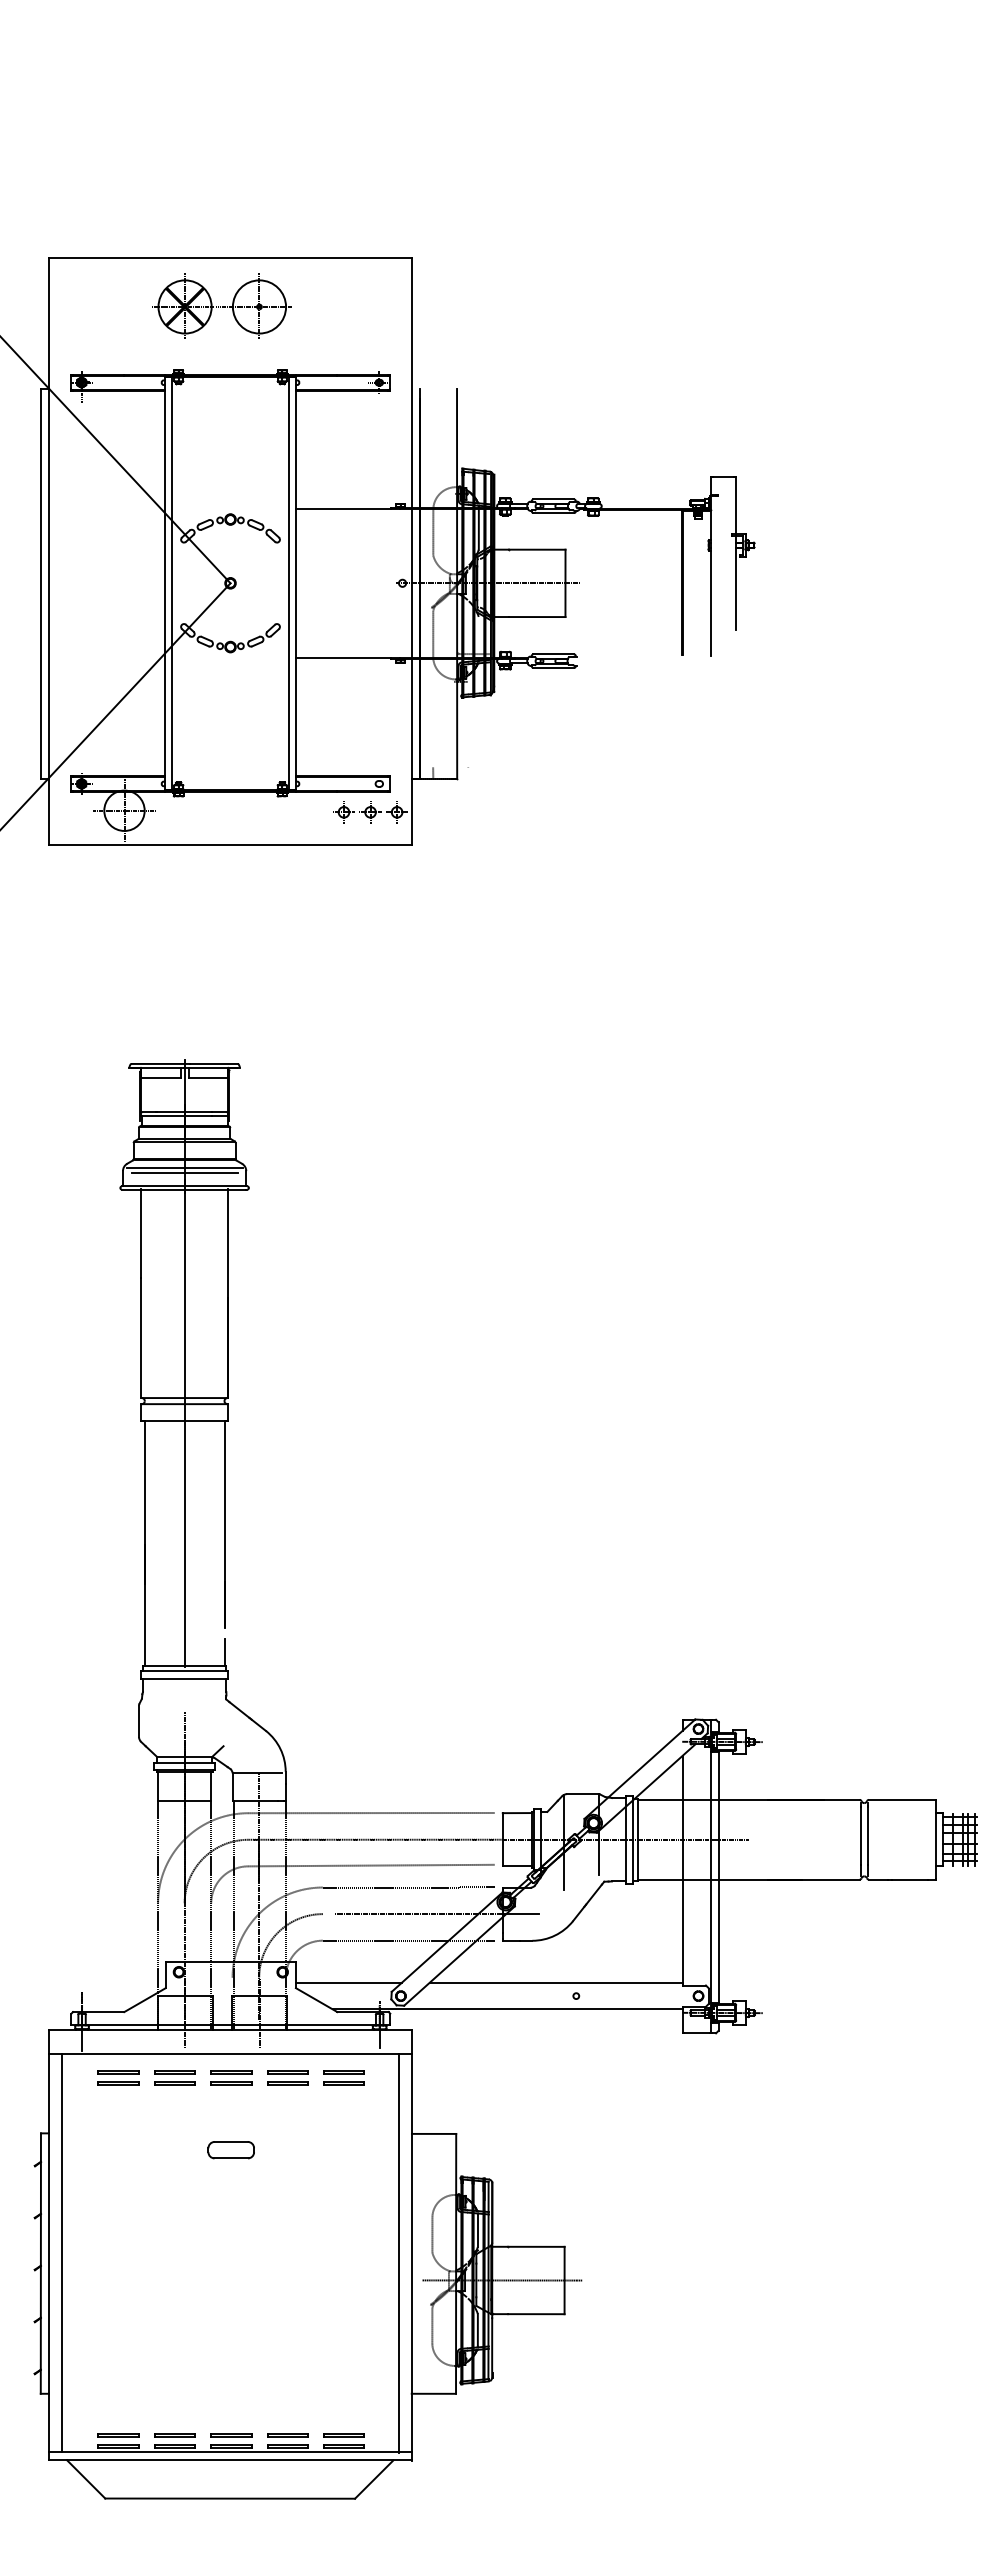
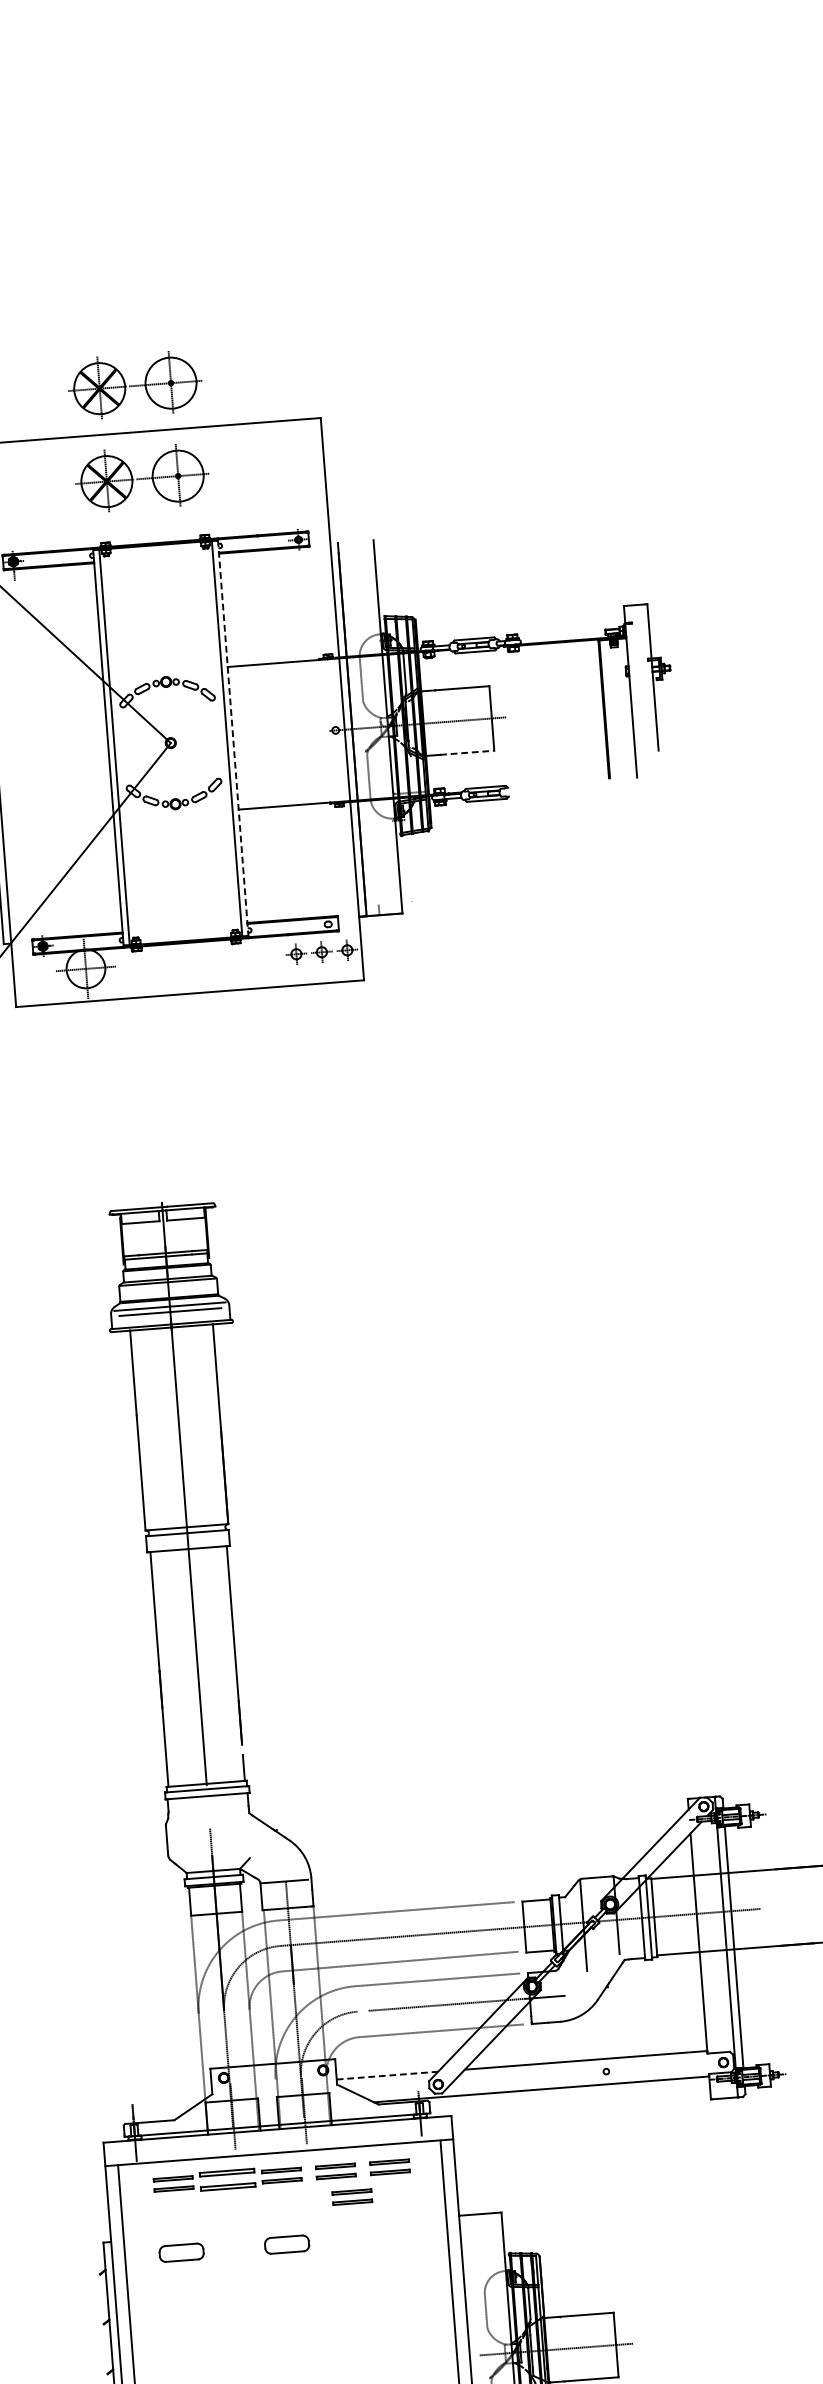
part: (221, 208) -> (134, 384), added
line: (295, 583) -> (233, 738), solid -> dashed
line: (537, 617) -> (467, 753), solid -> dashed
line: (348, 1982) -> (387, 2075), solid -> dashed
part: (174, 2077) -> (227, 2179), size x1.4
part: (302, 2105) -> (352, 2196), added
part: (120, 2150) -> (180, 2253), added

